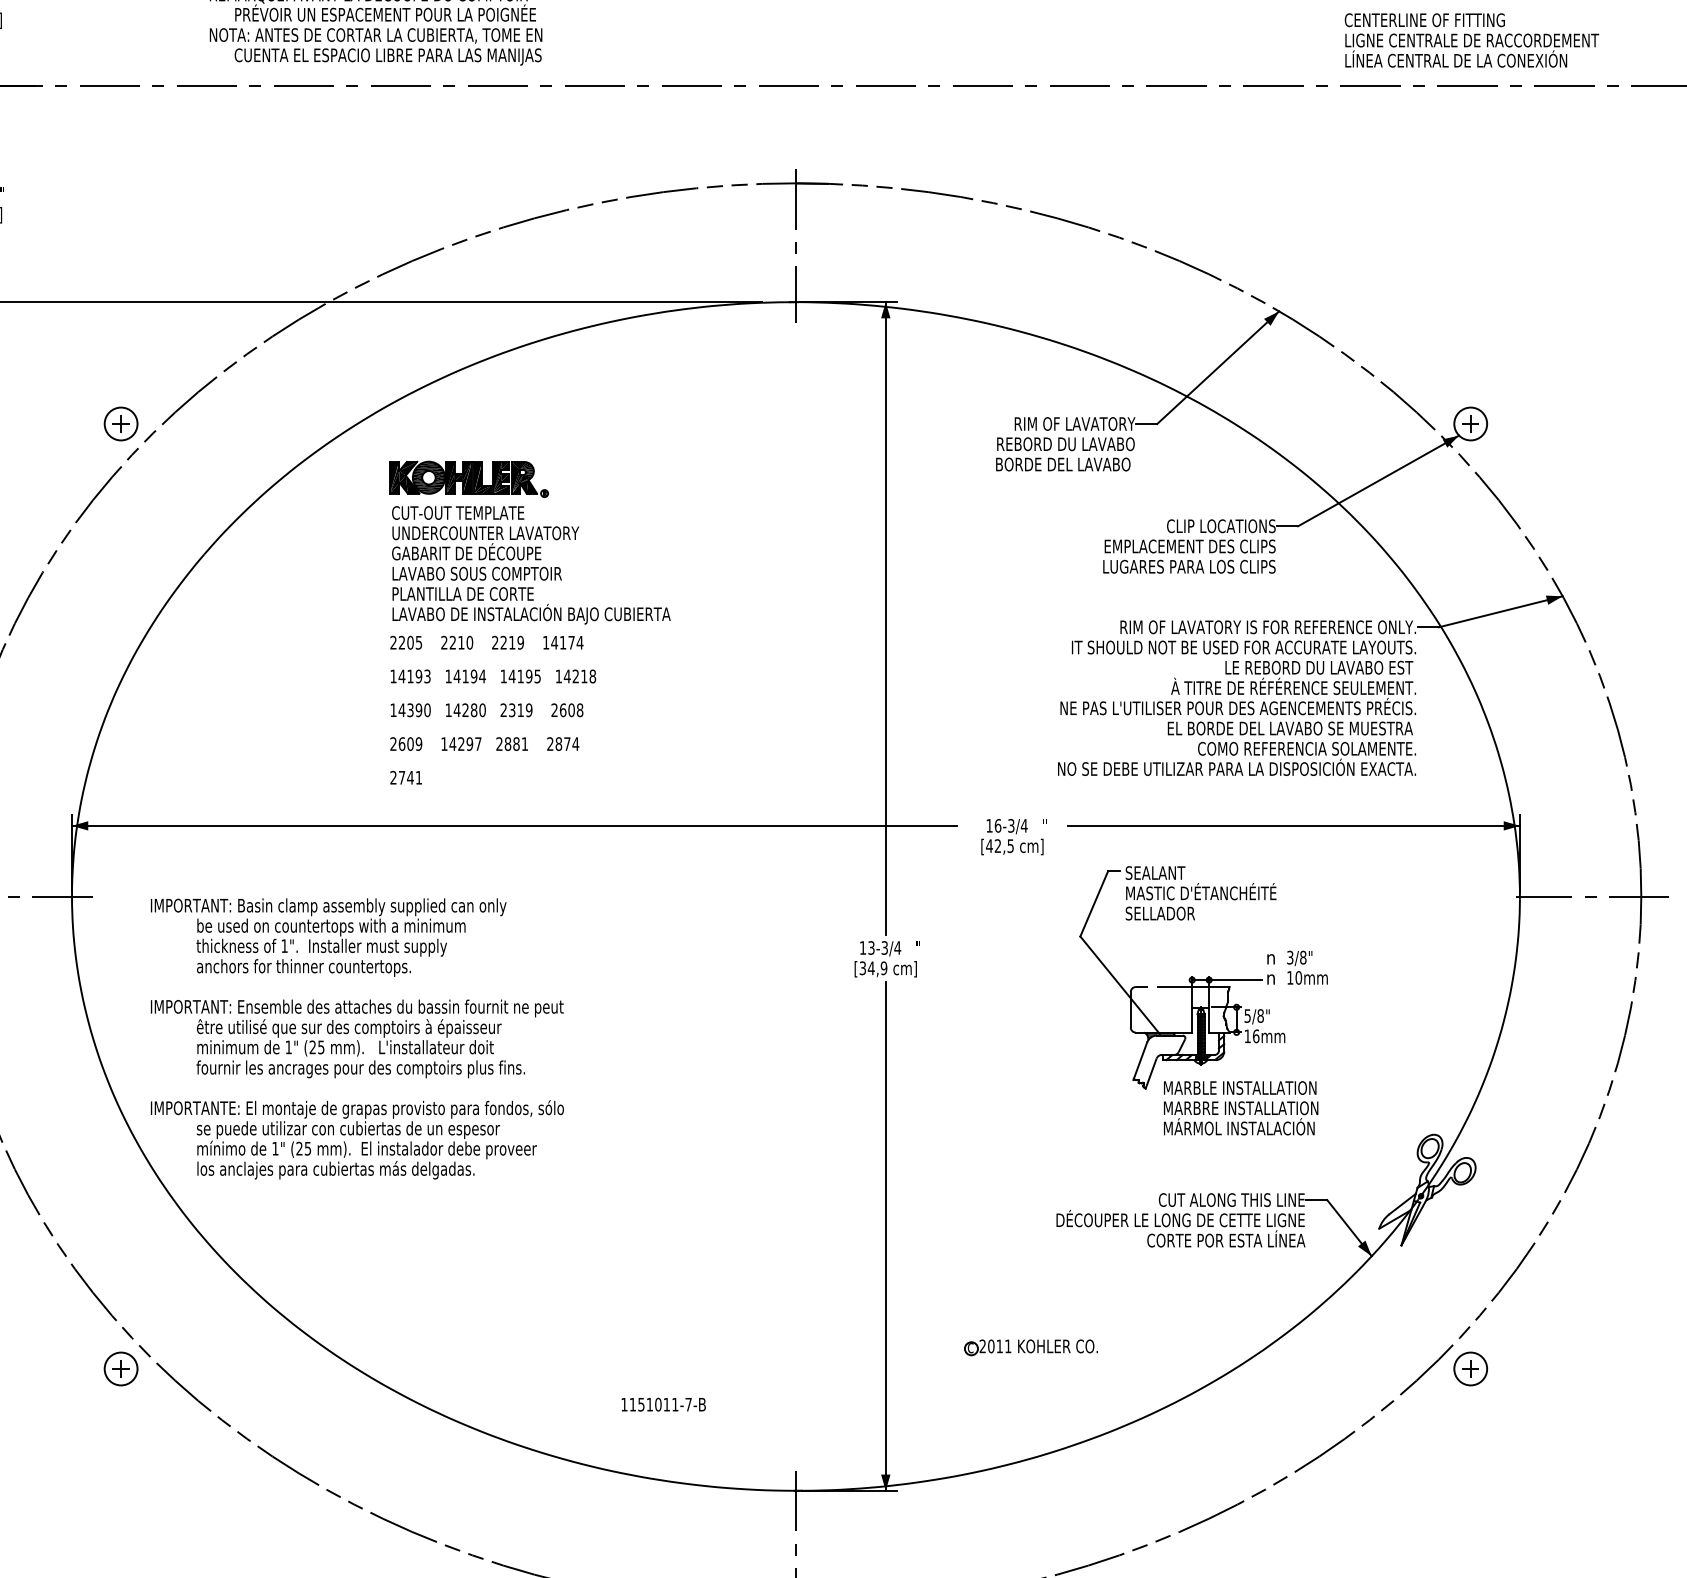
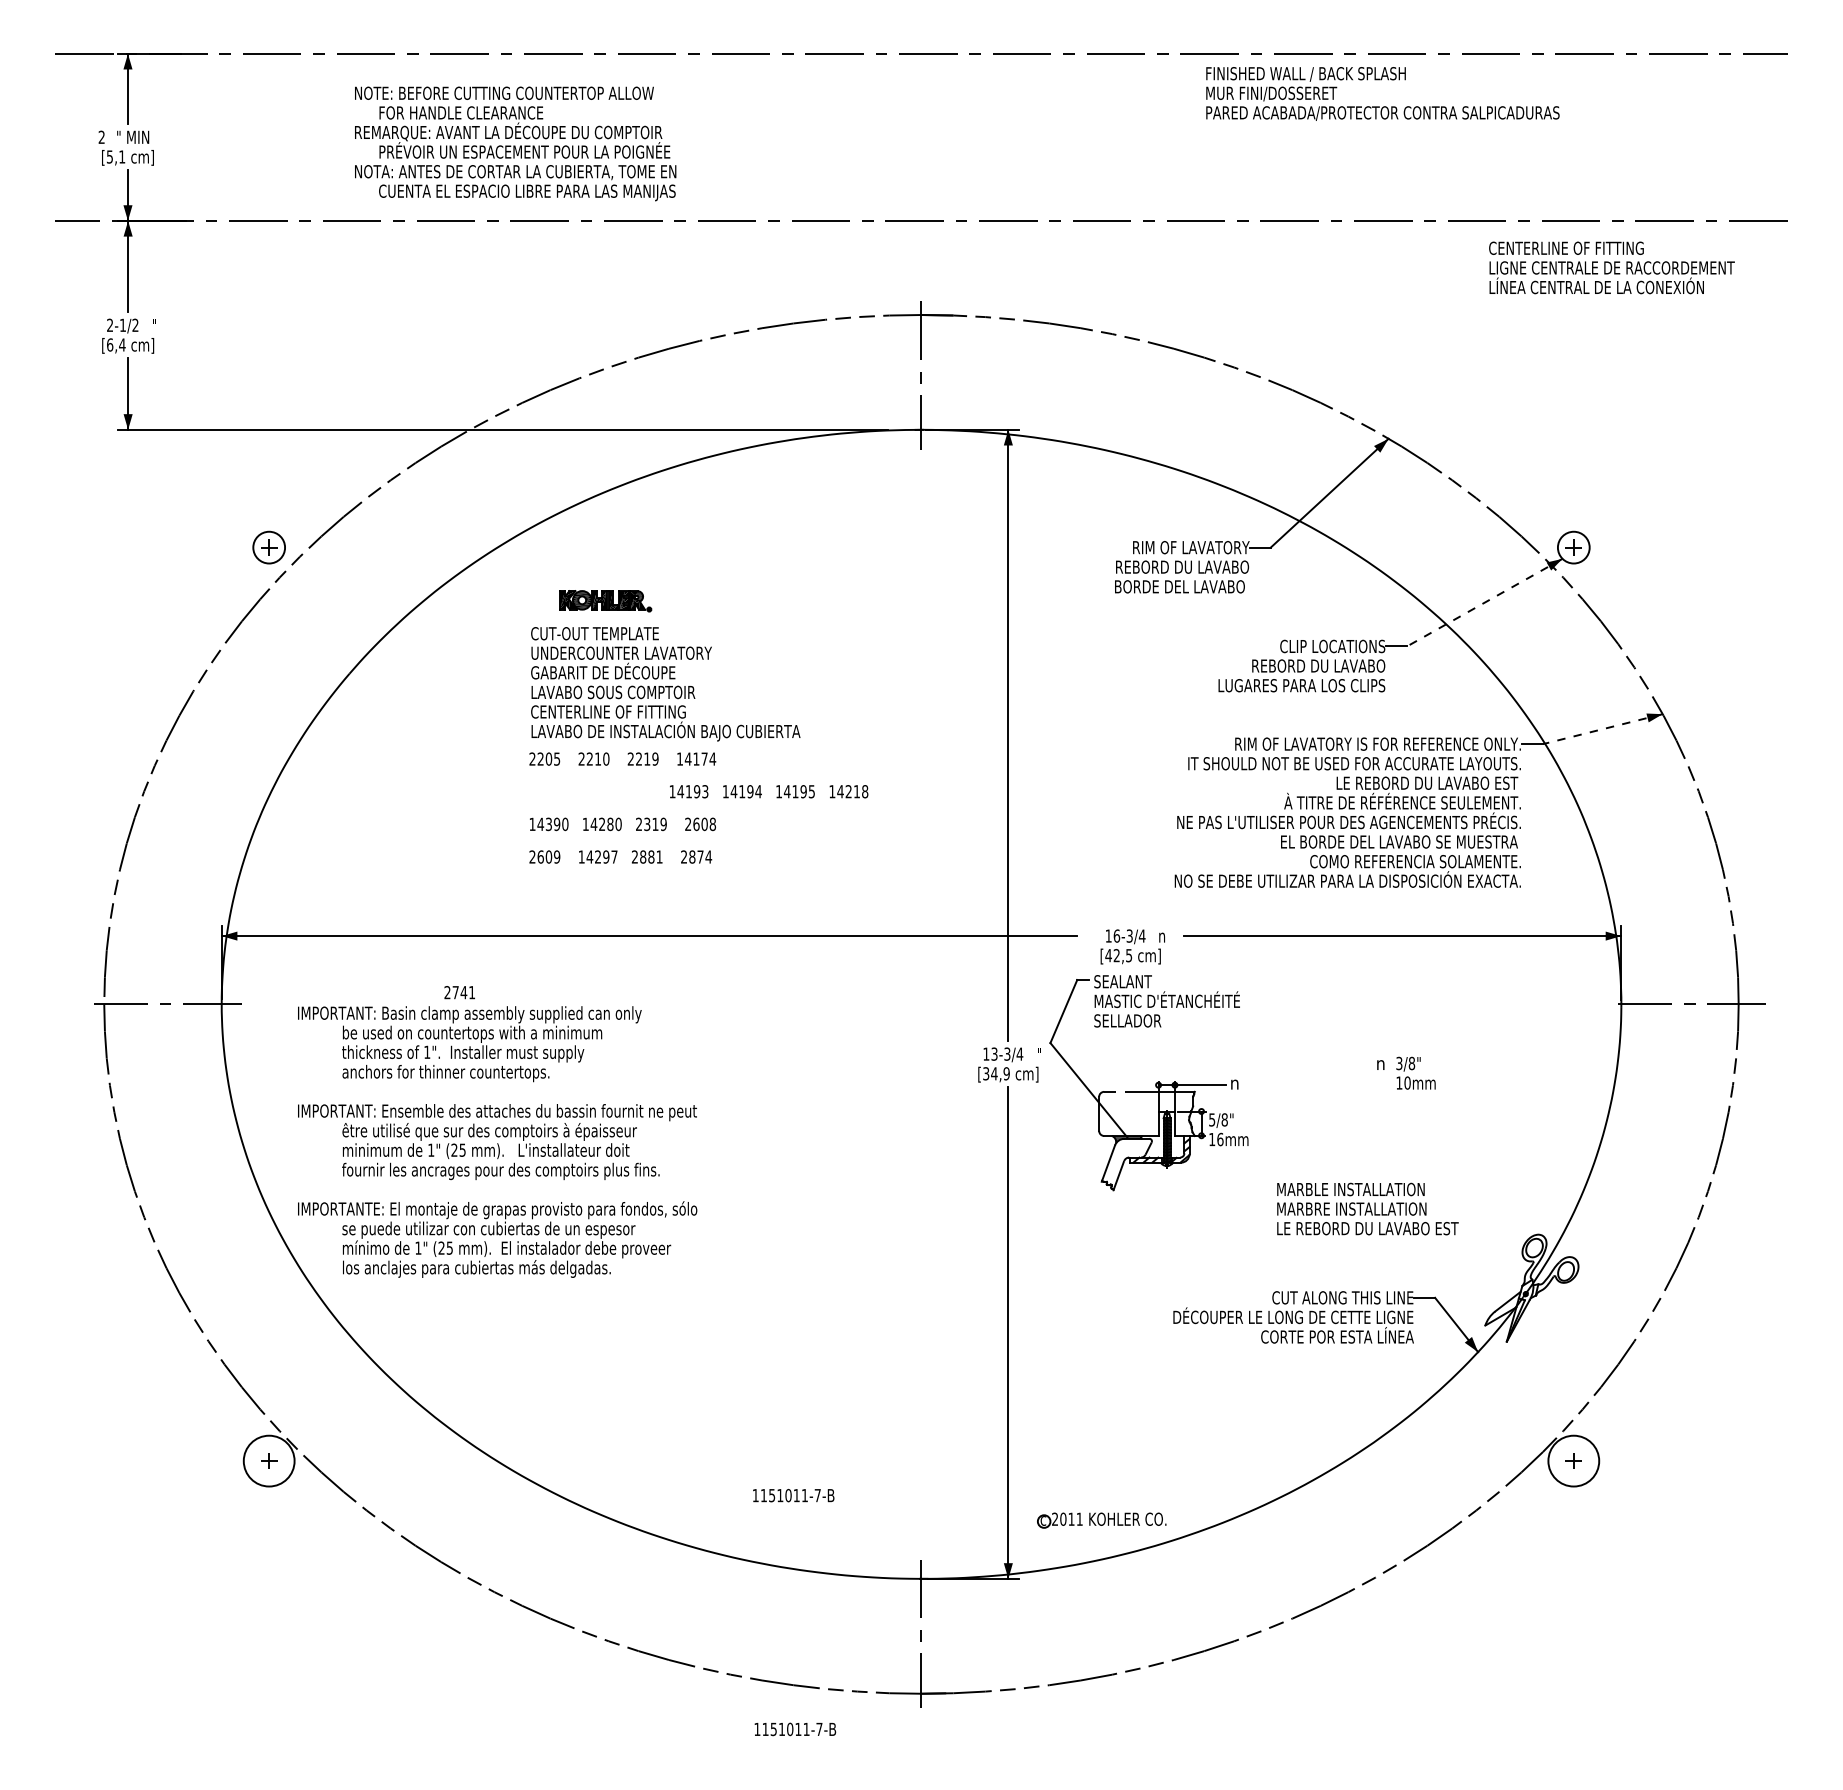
text: (1471, 40) -> (1611, 267), moved
part: (469, 479) -> (605, 601), size x0.6
line: (1378, 480) -> (1484, 602), solid -> dashed
text: (1190, 545) -> (1302, 665), EMPLACEMENT DES CLIPS -> REBORD DU LAVABO
text: (472, 593) -> (608, 711), PLANTILLA DE CORTE -> CENTERLINE OF FITTING
line: (1500, 612) -> (1602, 729), solid -> dashed
text: (493, 676) -> (769, 791), moved
text: (405, 777) -> (459, 992), moved
text: (1045, 826) -> (1162, 936), " -> n
part: (1189, 978) -> (1155, 1083), moved
text: (1258, 1126) -> (1368, 1226), MÁRMOL INSTALACIÓN -> LE REBORD DU LAVABO EST
part: (1030, 1347) -> (1101, 1520), moved
circle: (121, 1368) -> (269, 1460), size x1.6
circle: (1470, 1368) -> (1573, 1460), size x1.6

